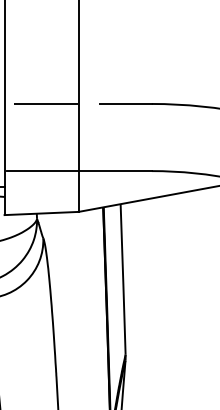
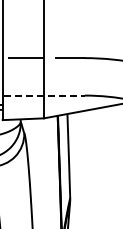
line: (81, 170) -> (45, 95), solid -> dashed

